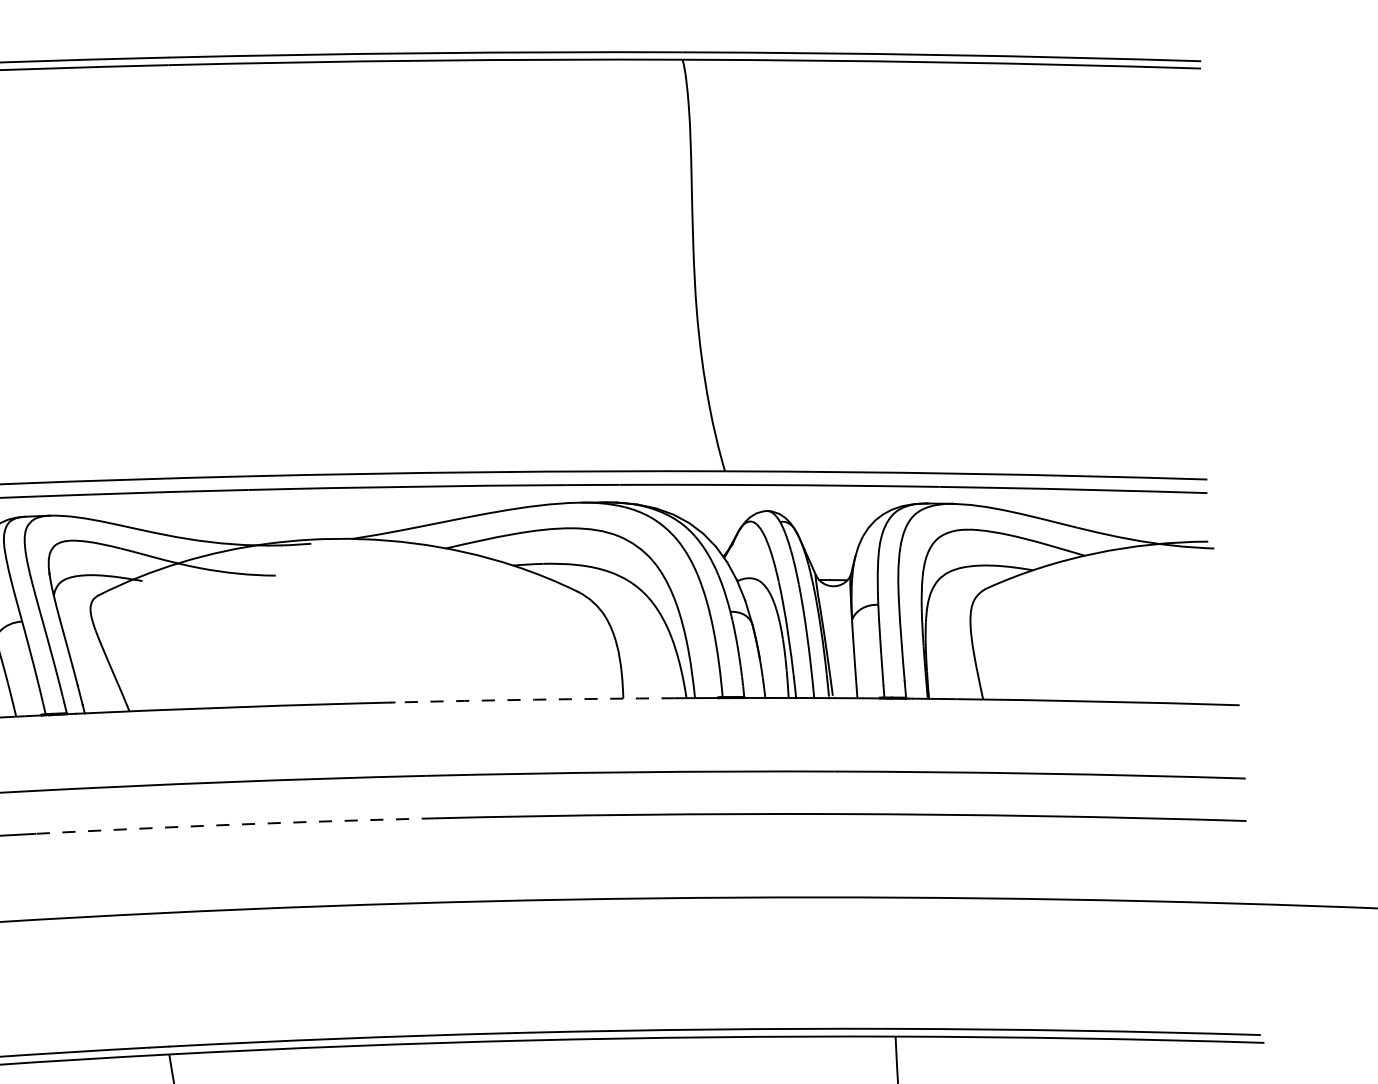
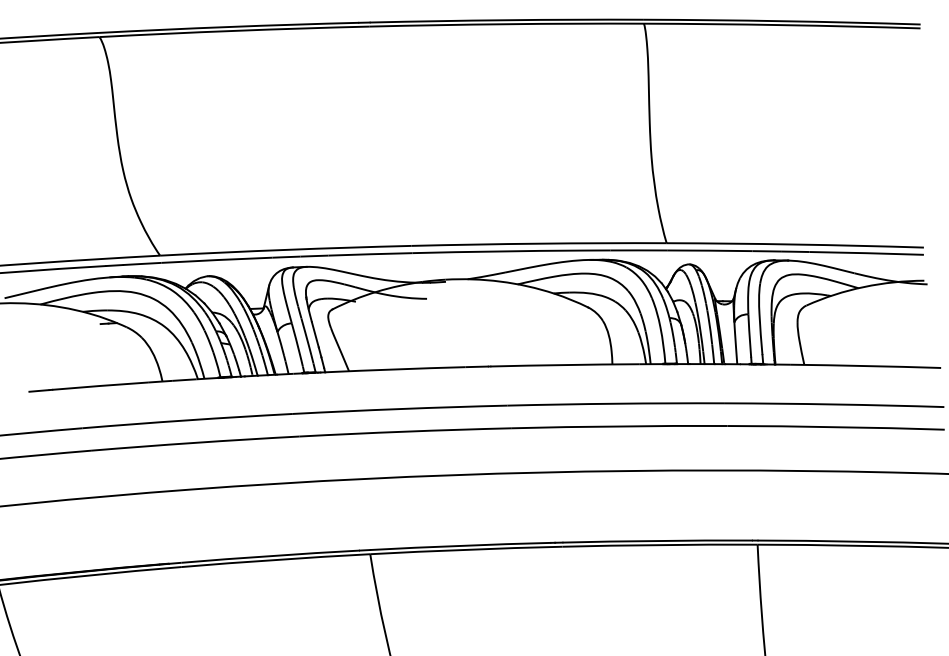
arc: (535, 700) -> (565, 365), dashed -> solid
arc: (235, 824) -> (405, 431), dashed -> solid

